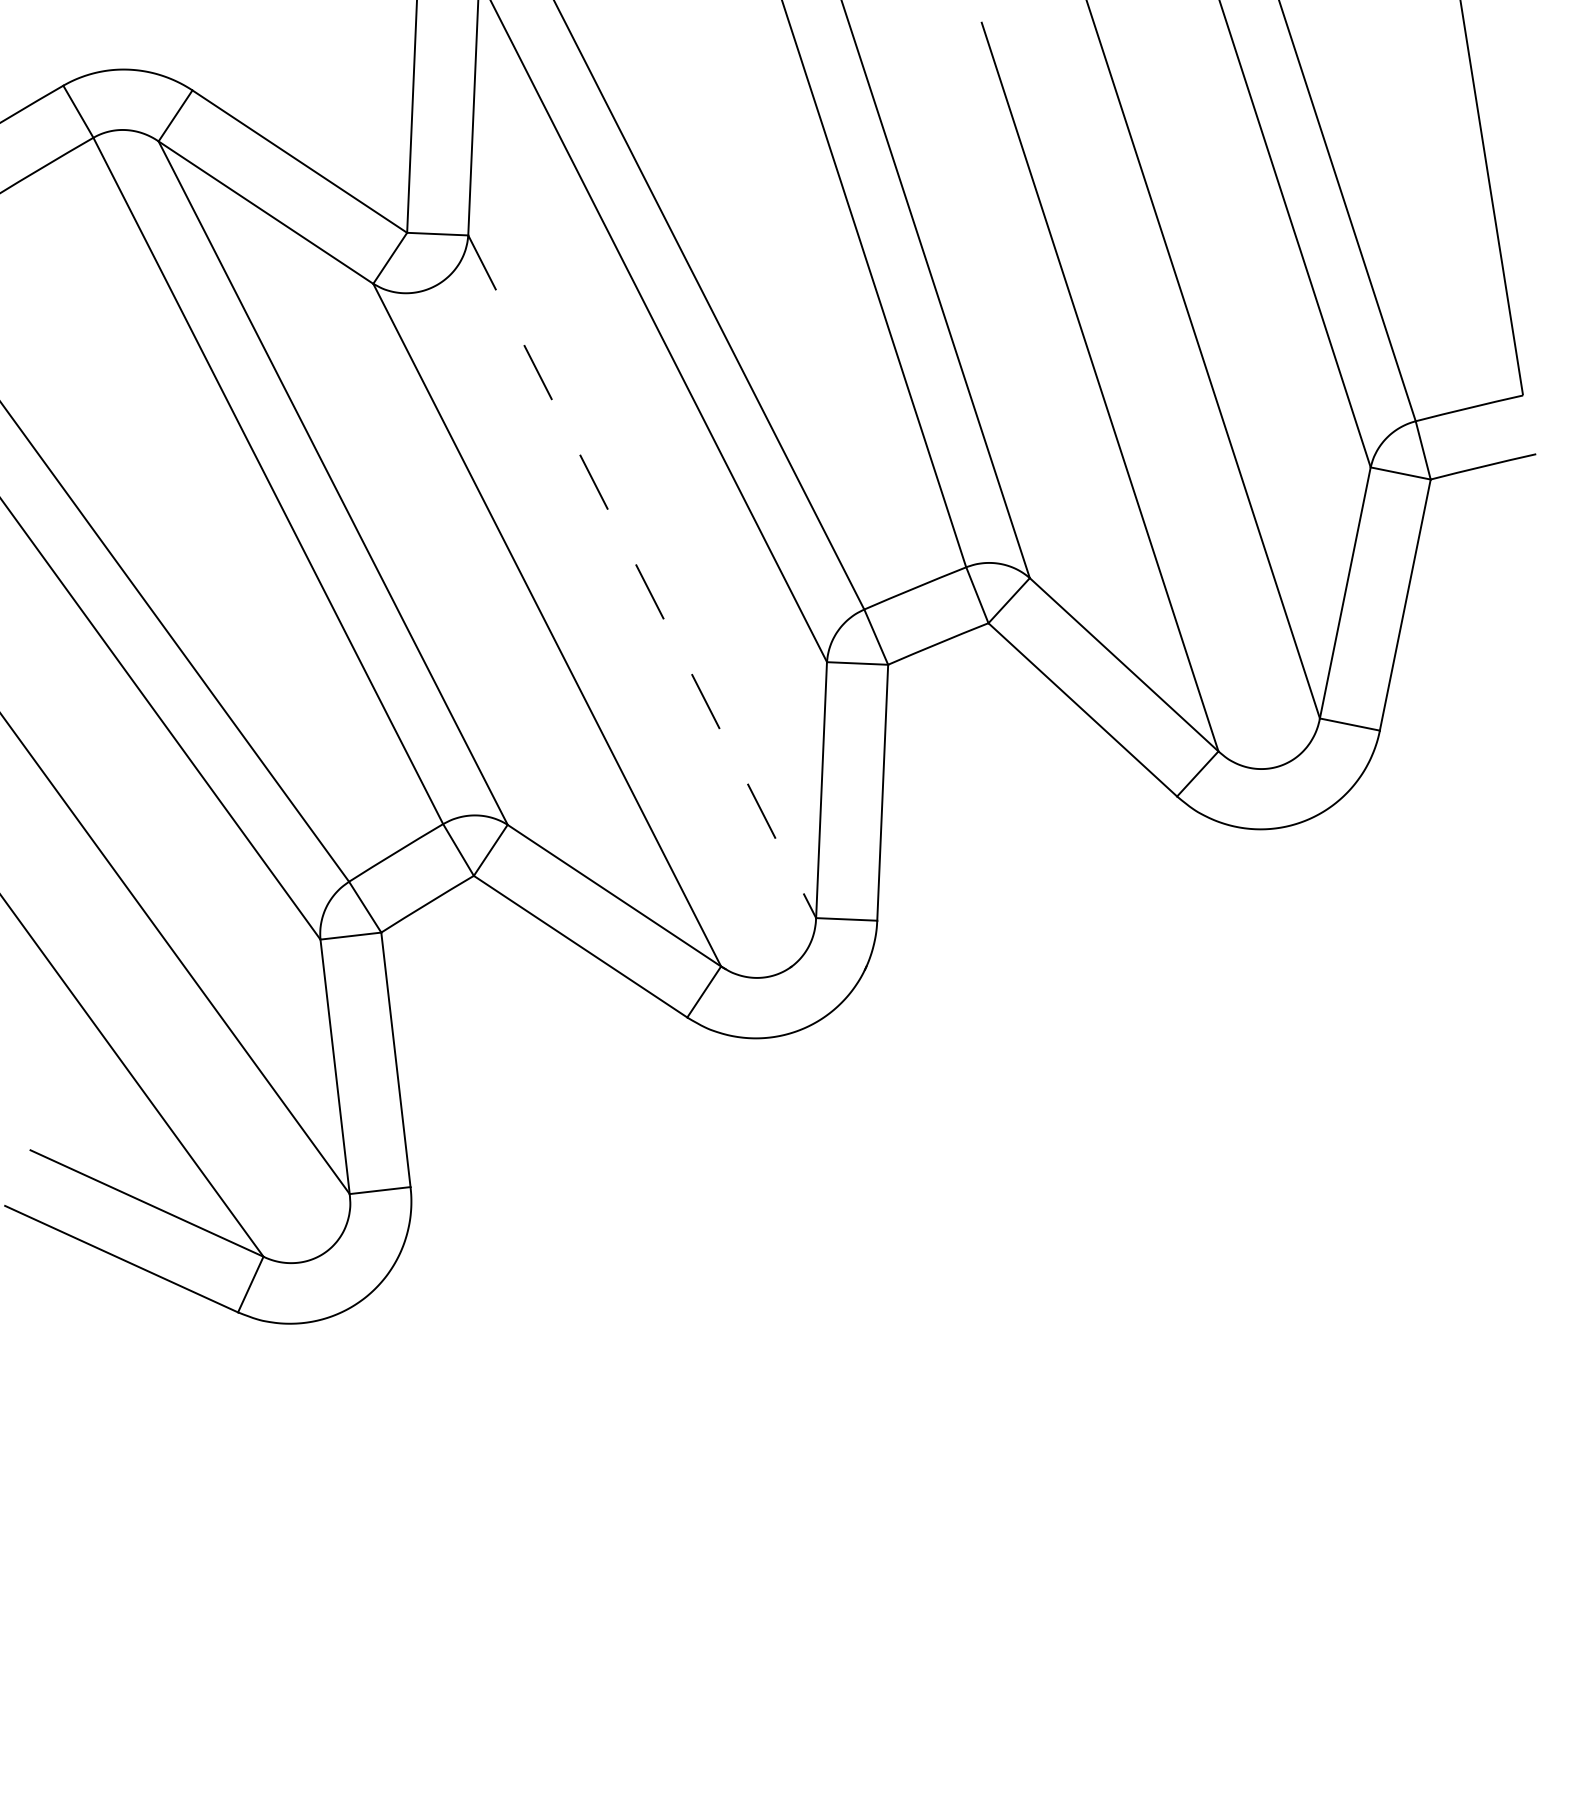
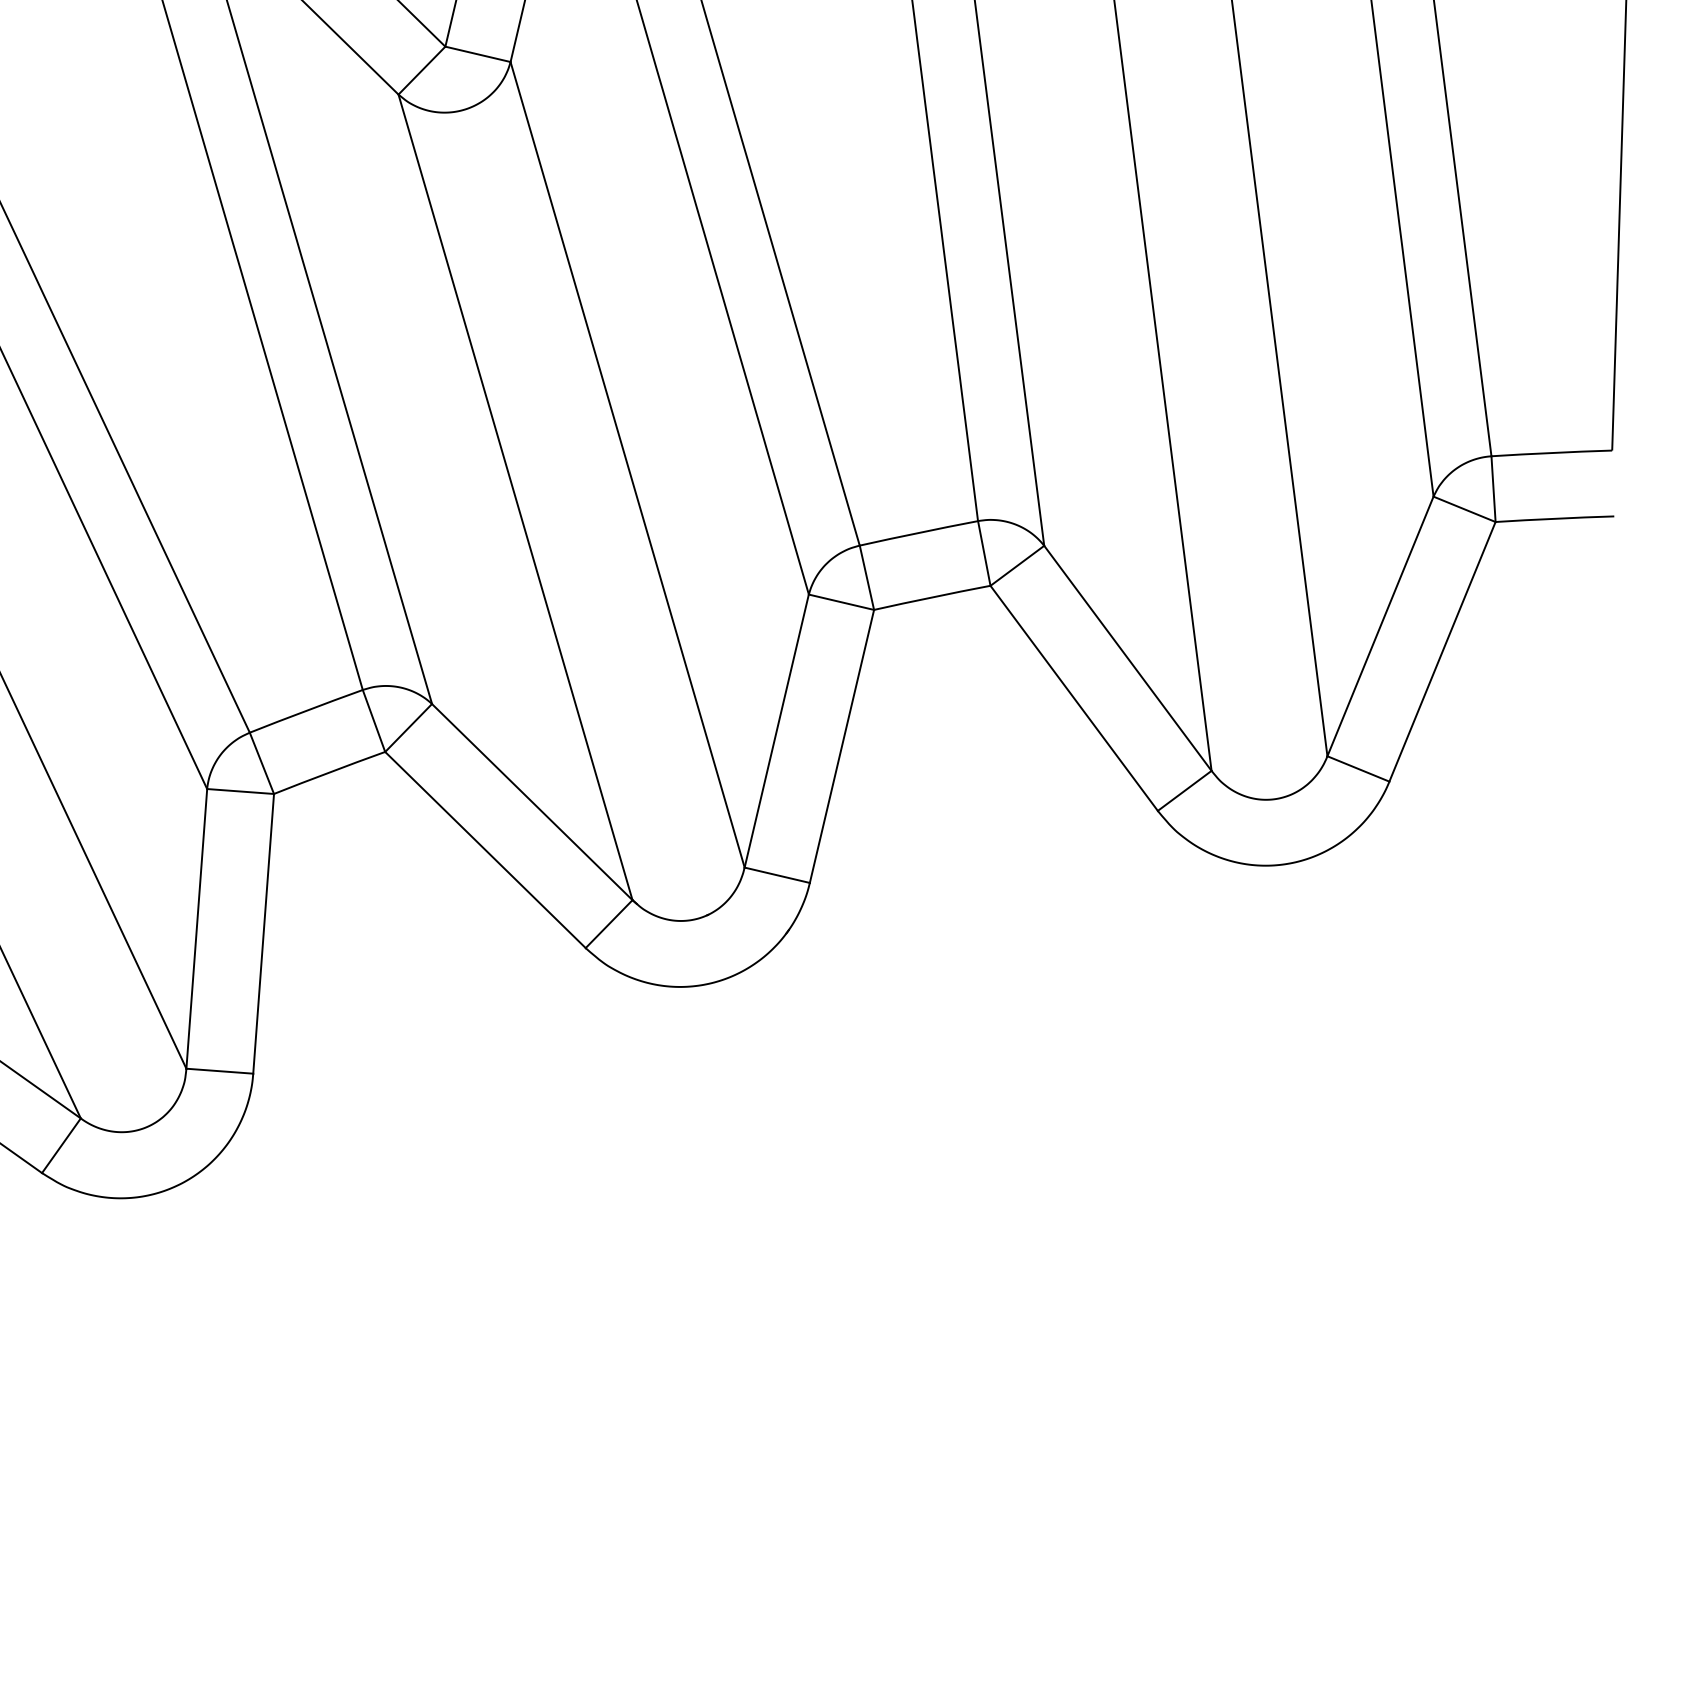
line: (642, 577) -> (627, 465), dashed -> solid

